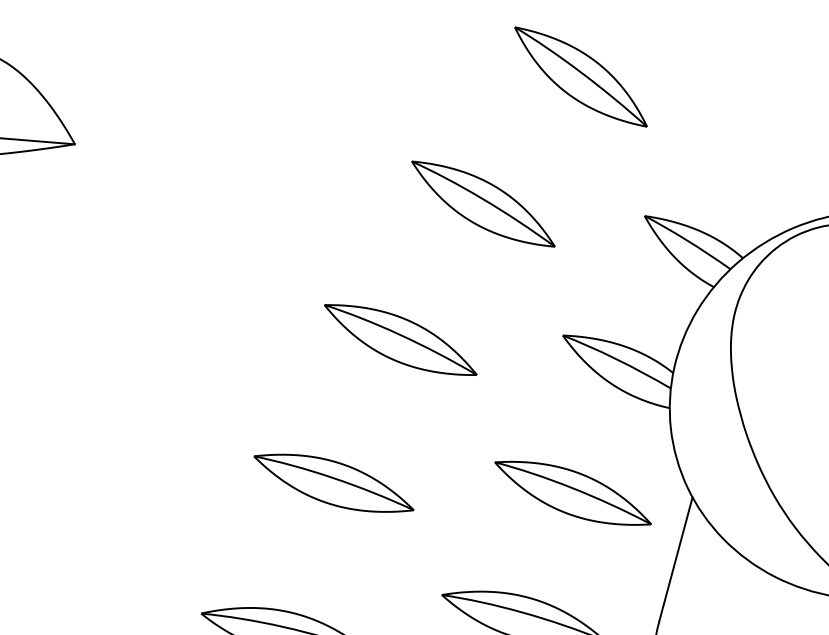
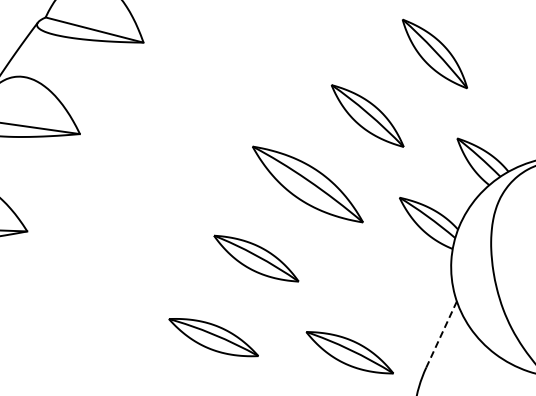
part: (400, 340) -> (307, 184), size x1.4
part: (572, 493) -> (389, 287), removed
line: (676, 560) -> (441, 335), solid -> dashed

